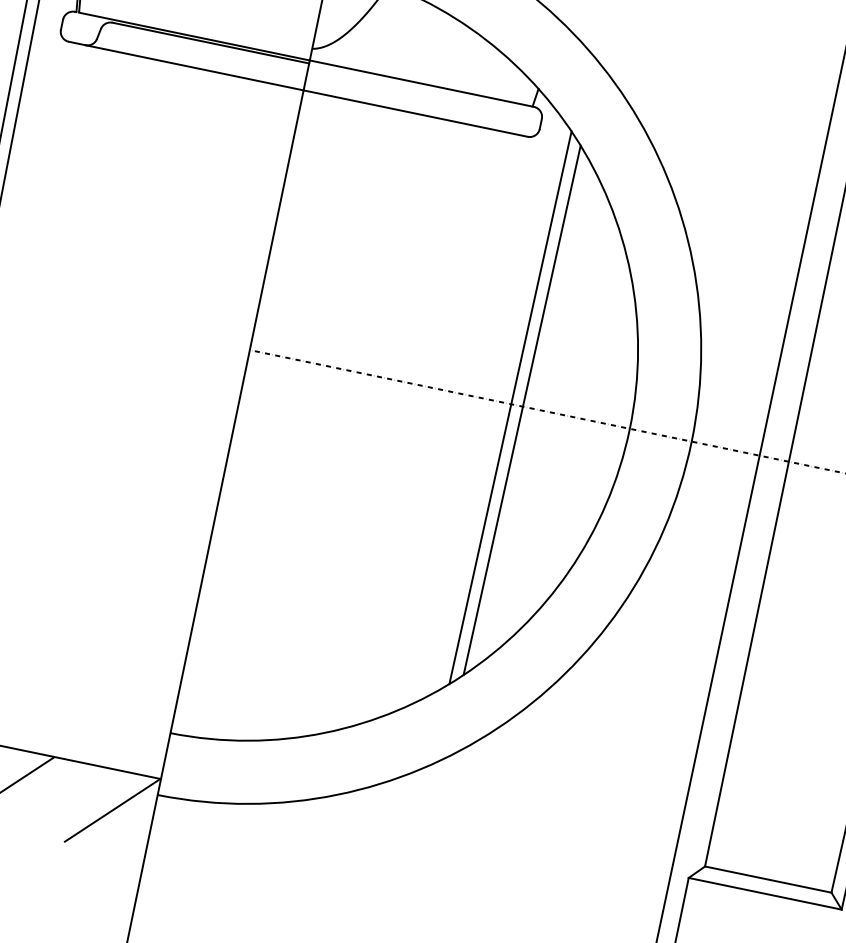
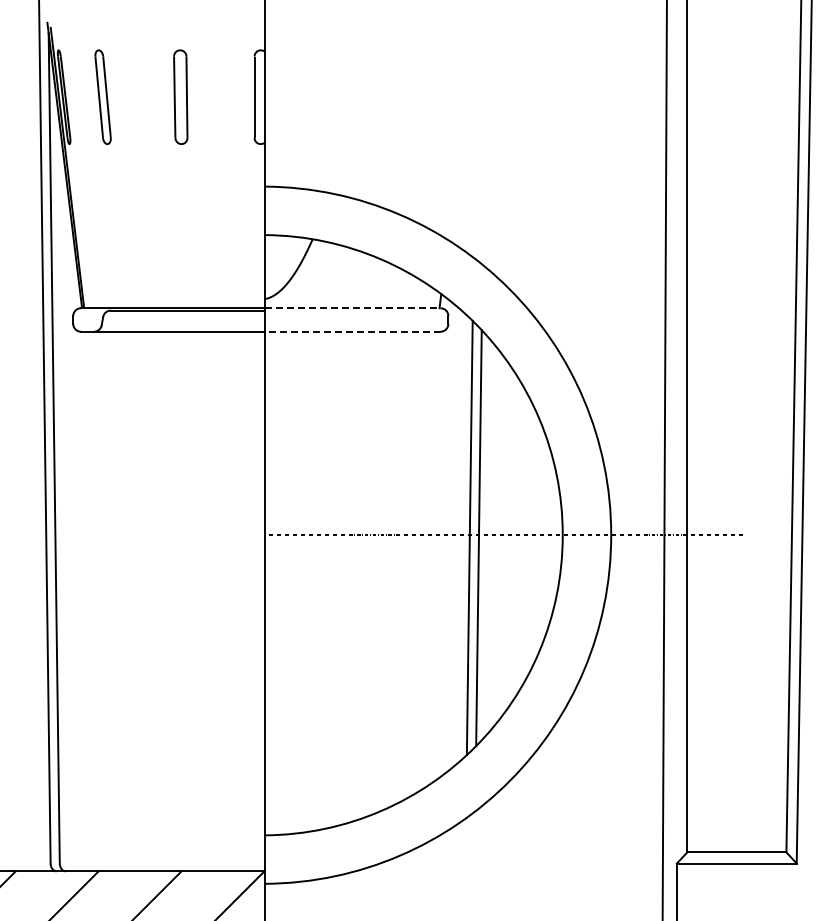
line: (421, 83) -> (352, 308), solid -> dashed
line: (415, 113) -> (352, 331), solid -> dashed

